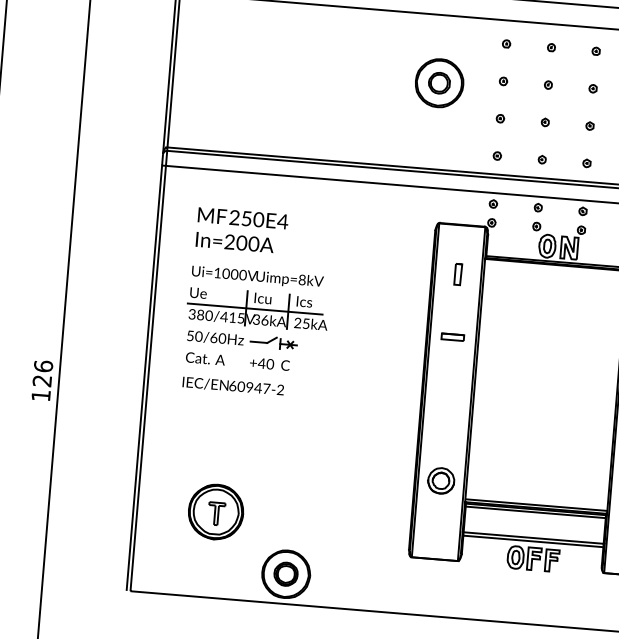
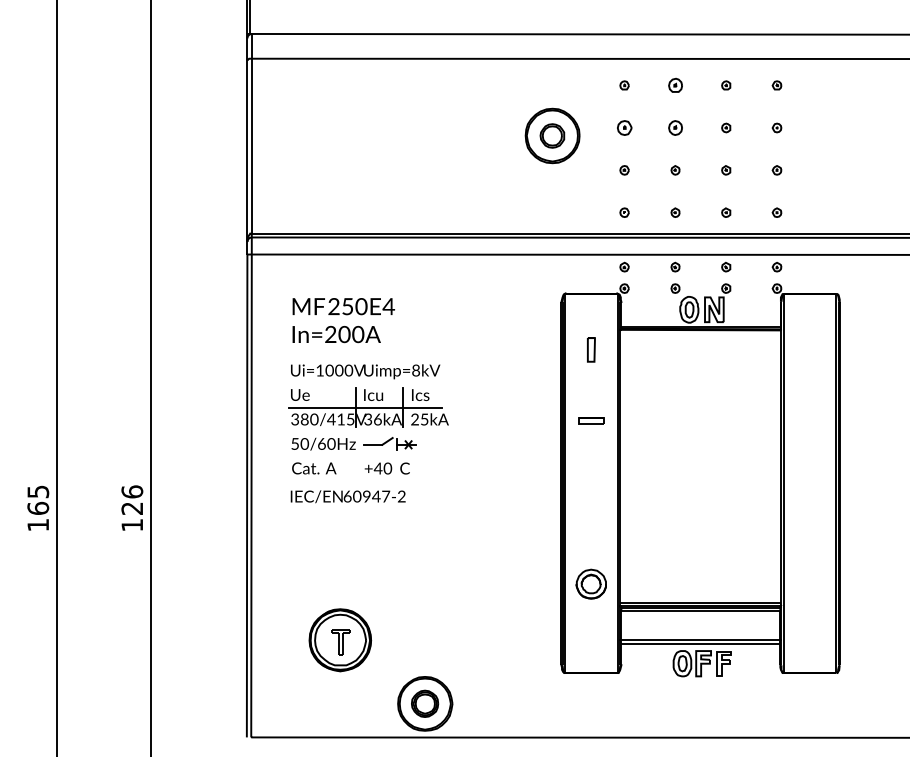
part: (551, 47) -> (675, 85), size x1.6
part: (503, 80) -> (624, 127), size x1.6
part: (548, 84) -> (675, 127), size x1.6

